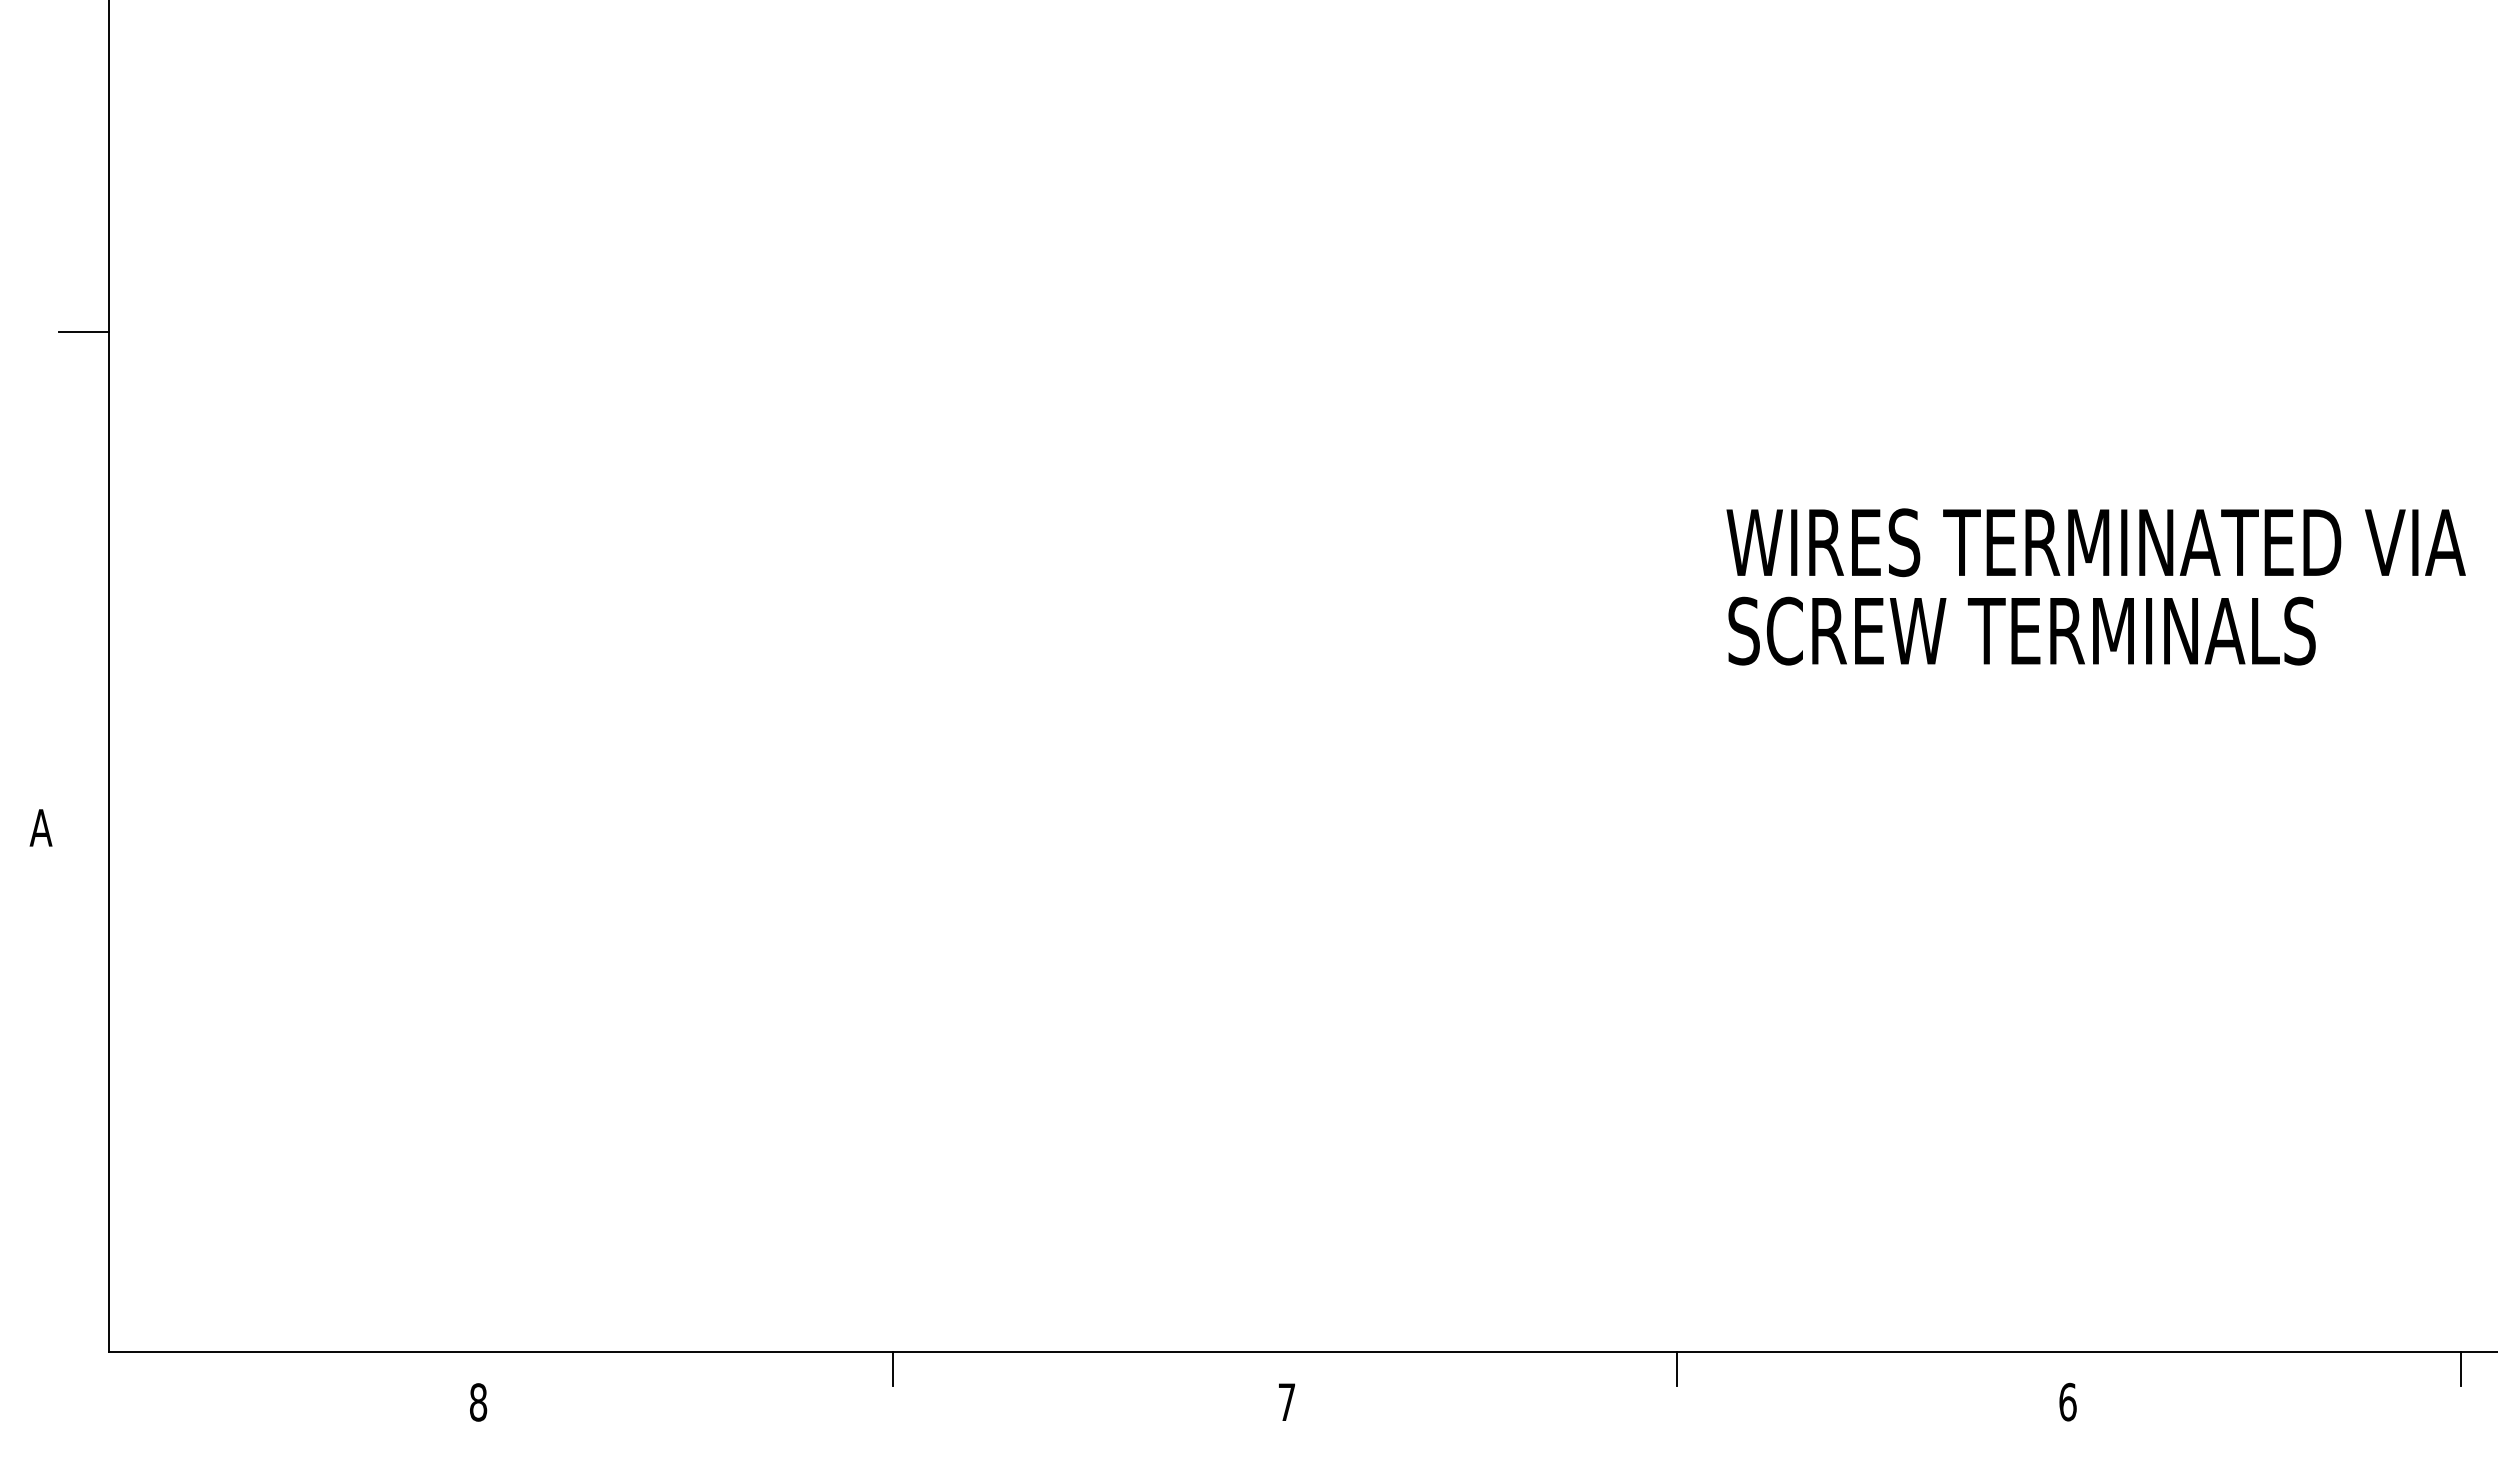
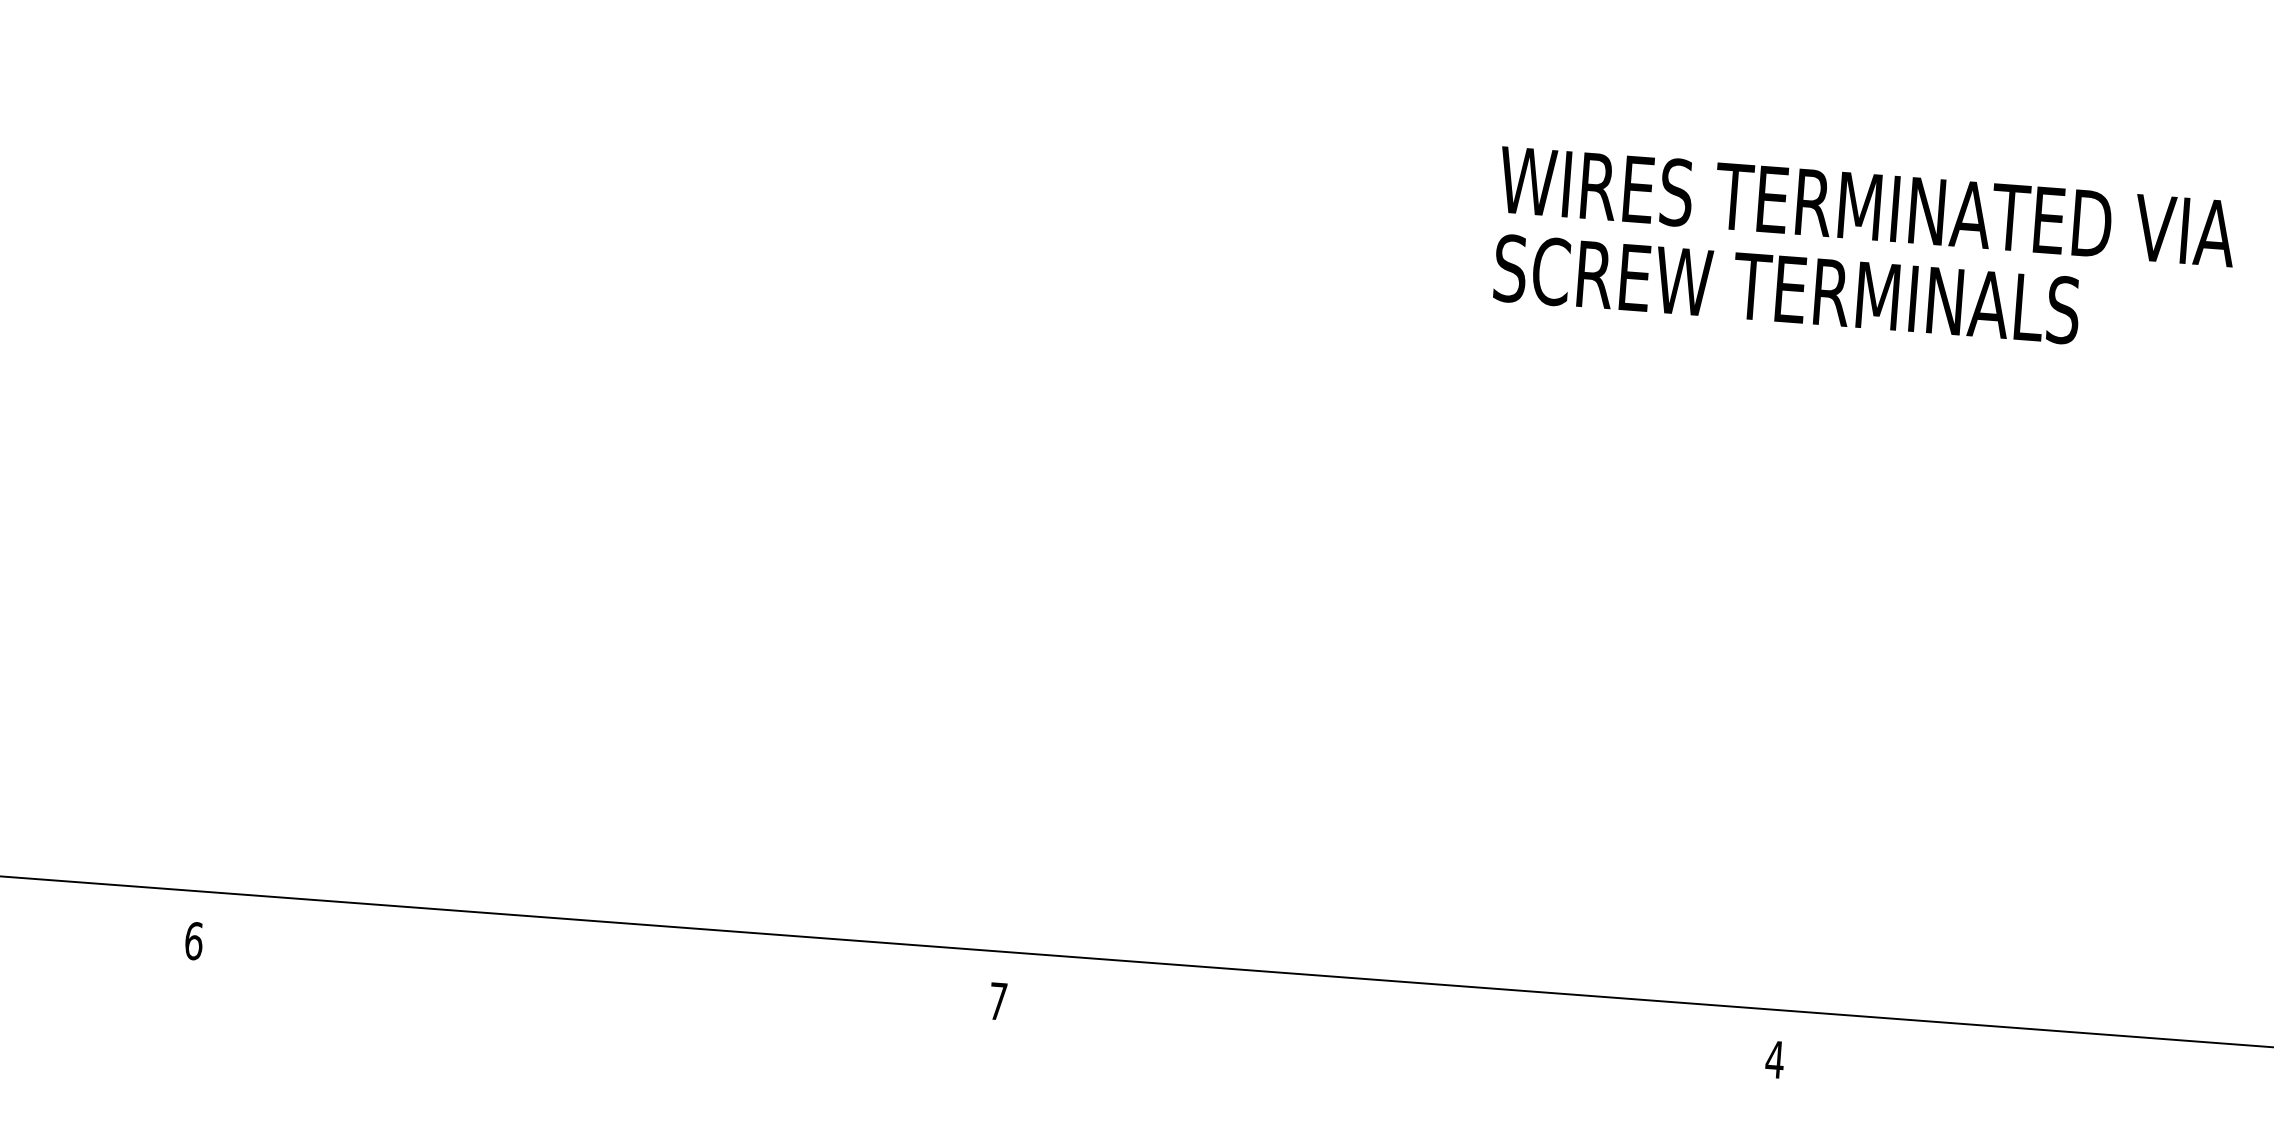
line: (892, 1369) -> (608, 939), removed
line: (1676, 1369) -> (1388, 997), removed
line: (2460, 1369) -> (2167, 1056), removed
text: (2067, 1401) -> (1774, 1059), 6 -> 4
text: (478, 1402) -> (194, 941), 8 -> 6

